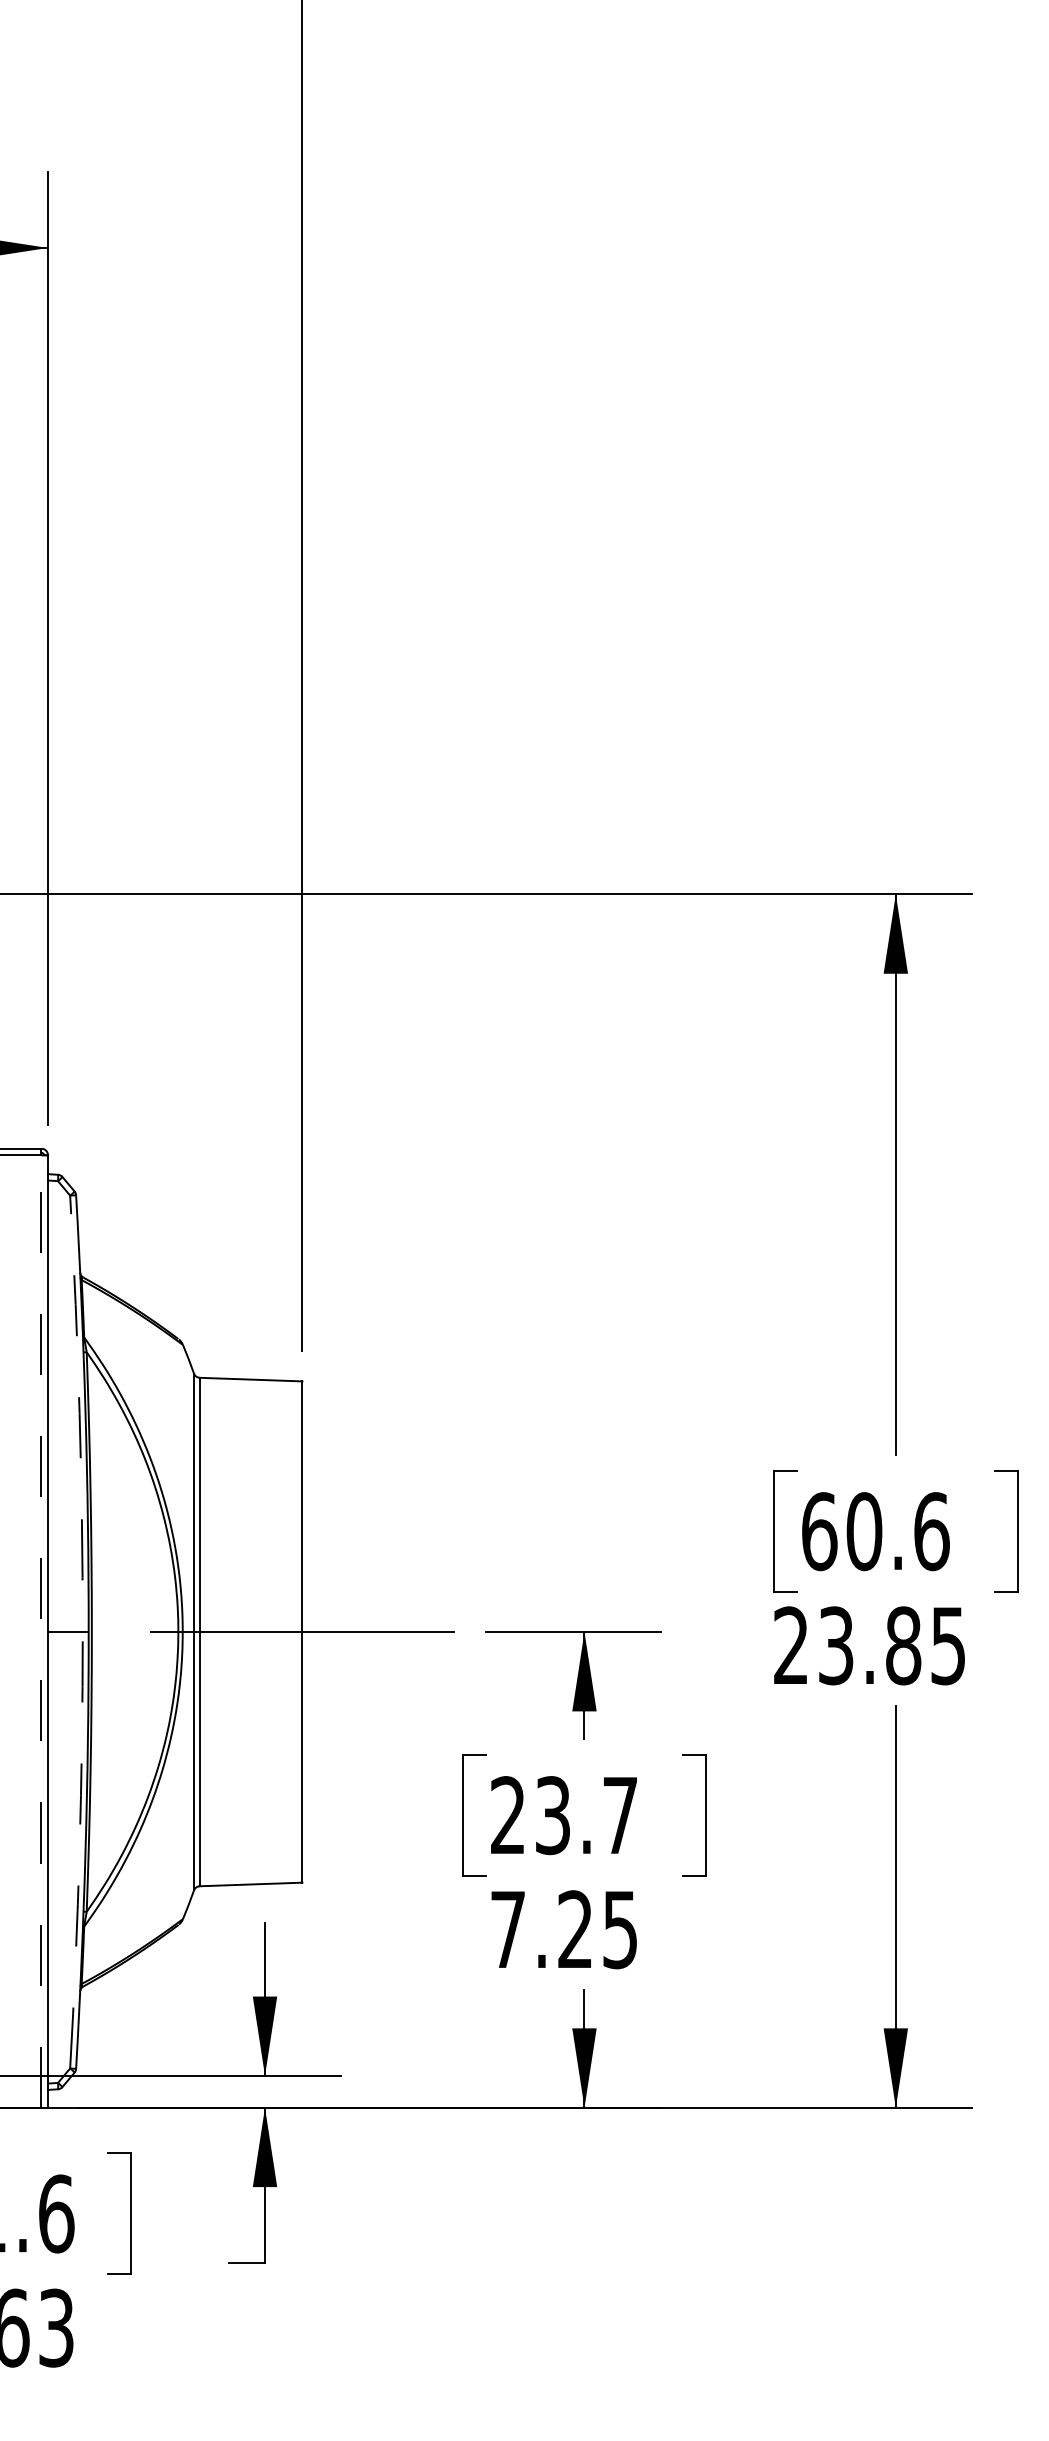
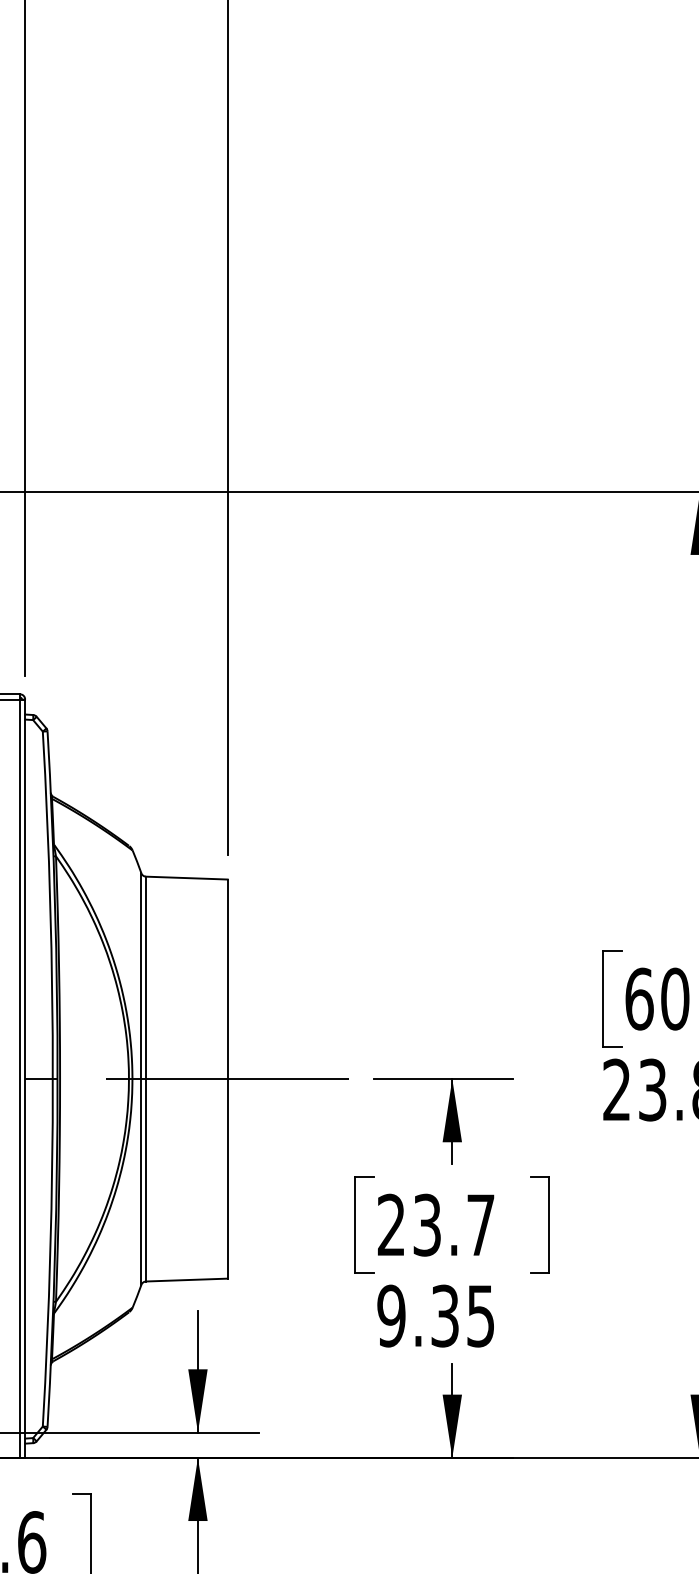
line: (41, 1631) -> (19, 1078), dashed -> solid
arc: (82, 1632) -> (52, 1079), dashed -> solid
text: (541, 1929) -> (418, 1315), 7.25 -> 9.35

